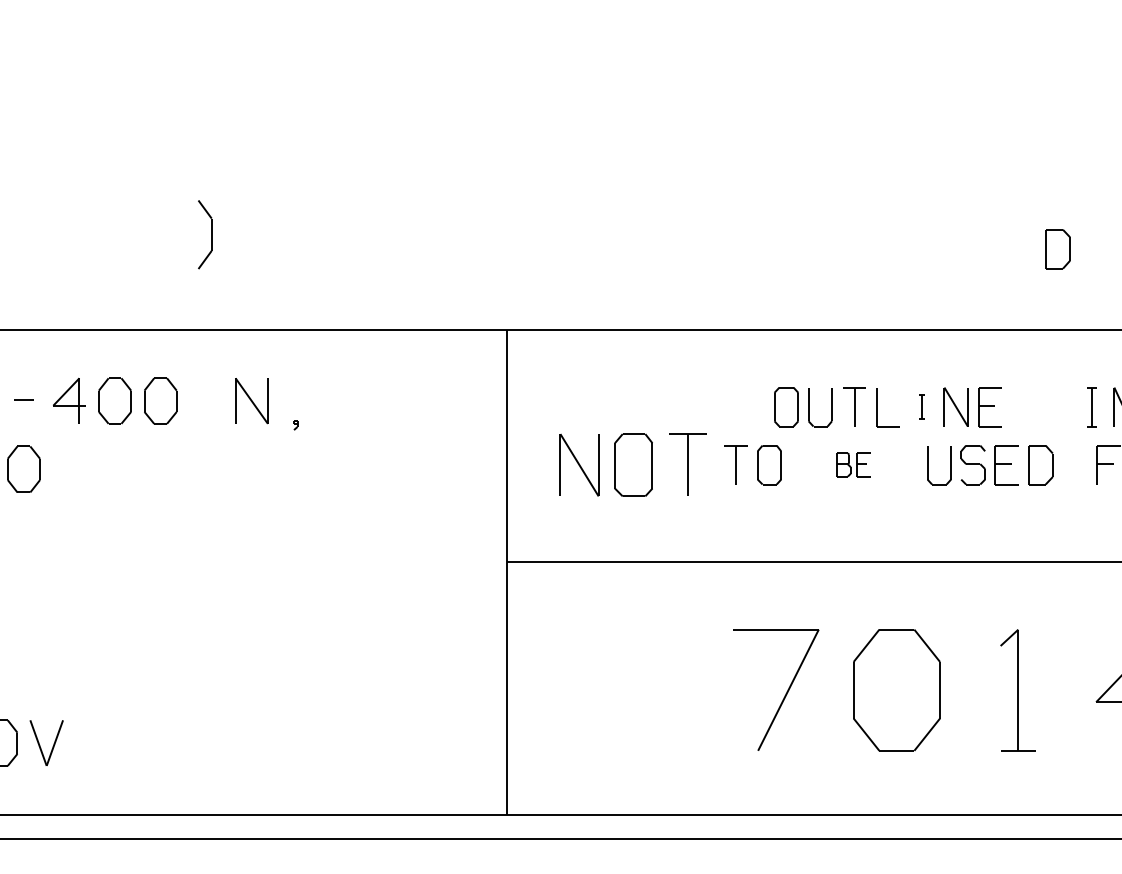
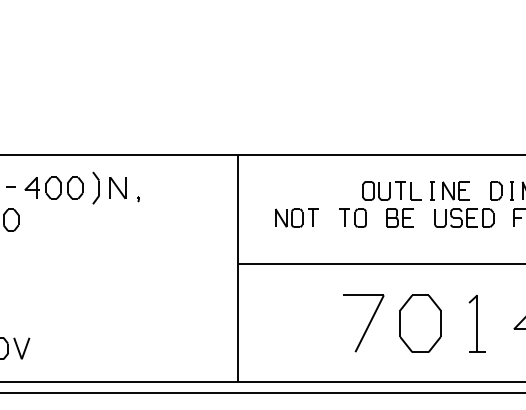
part: (203, 233) -> (95, 187), moved
part: (1058, 248) -> (496, 190), moved
part: (922, 406) -> (432, 190), size x1.67
part: (632, 463) -> (296, 217), size x0.62
part: (852, 463) -> (399, 217), size x1.67

